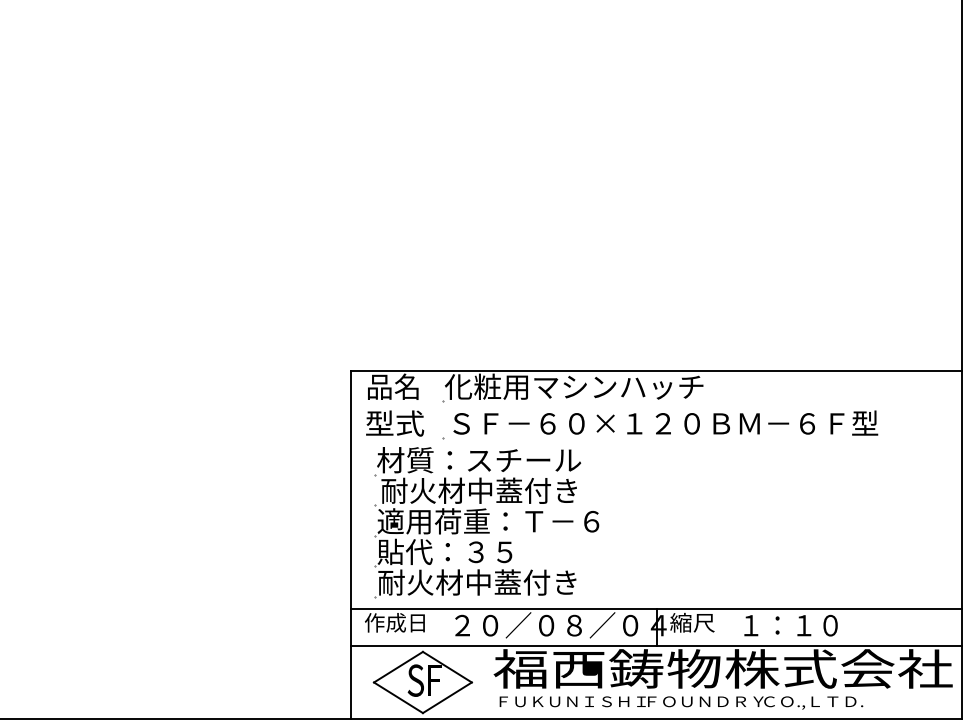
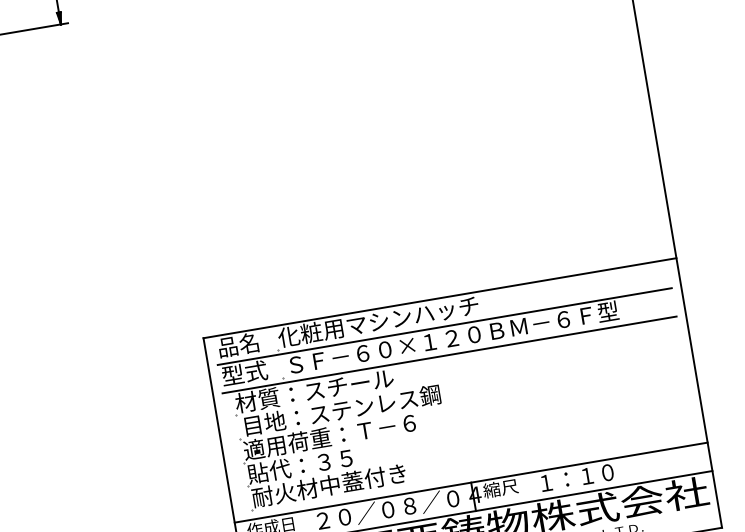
line: (656, 407) -> (444, 326), added
line: (656, 443) -> (449, 354), added
text: (508, 490) -> (341, 410), 耐火材中蓋付き -> 目地：ステンレス鋼

